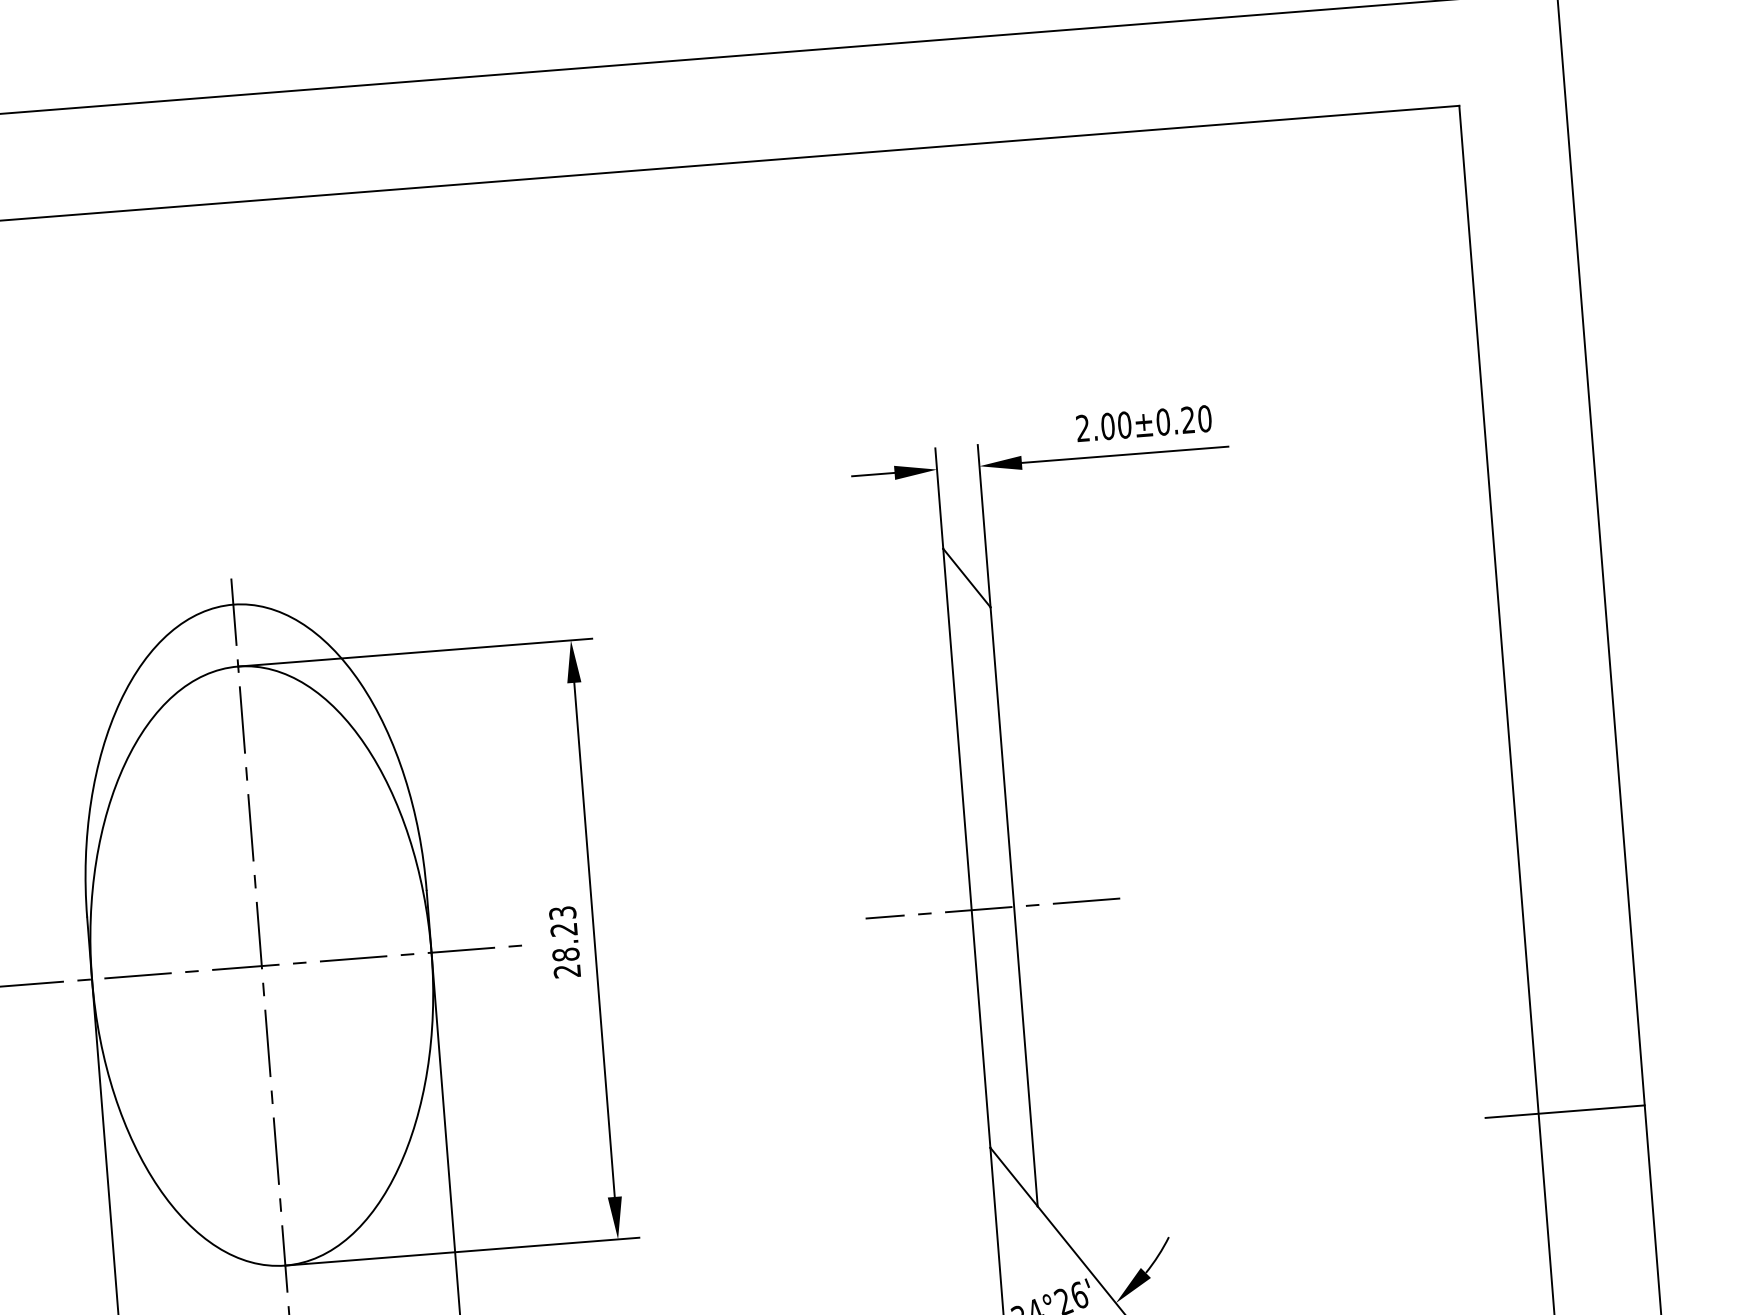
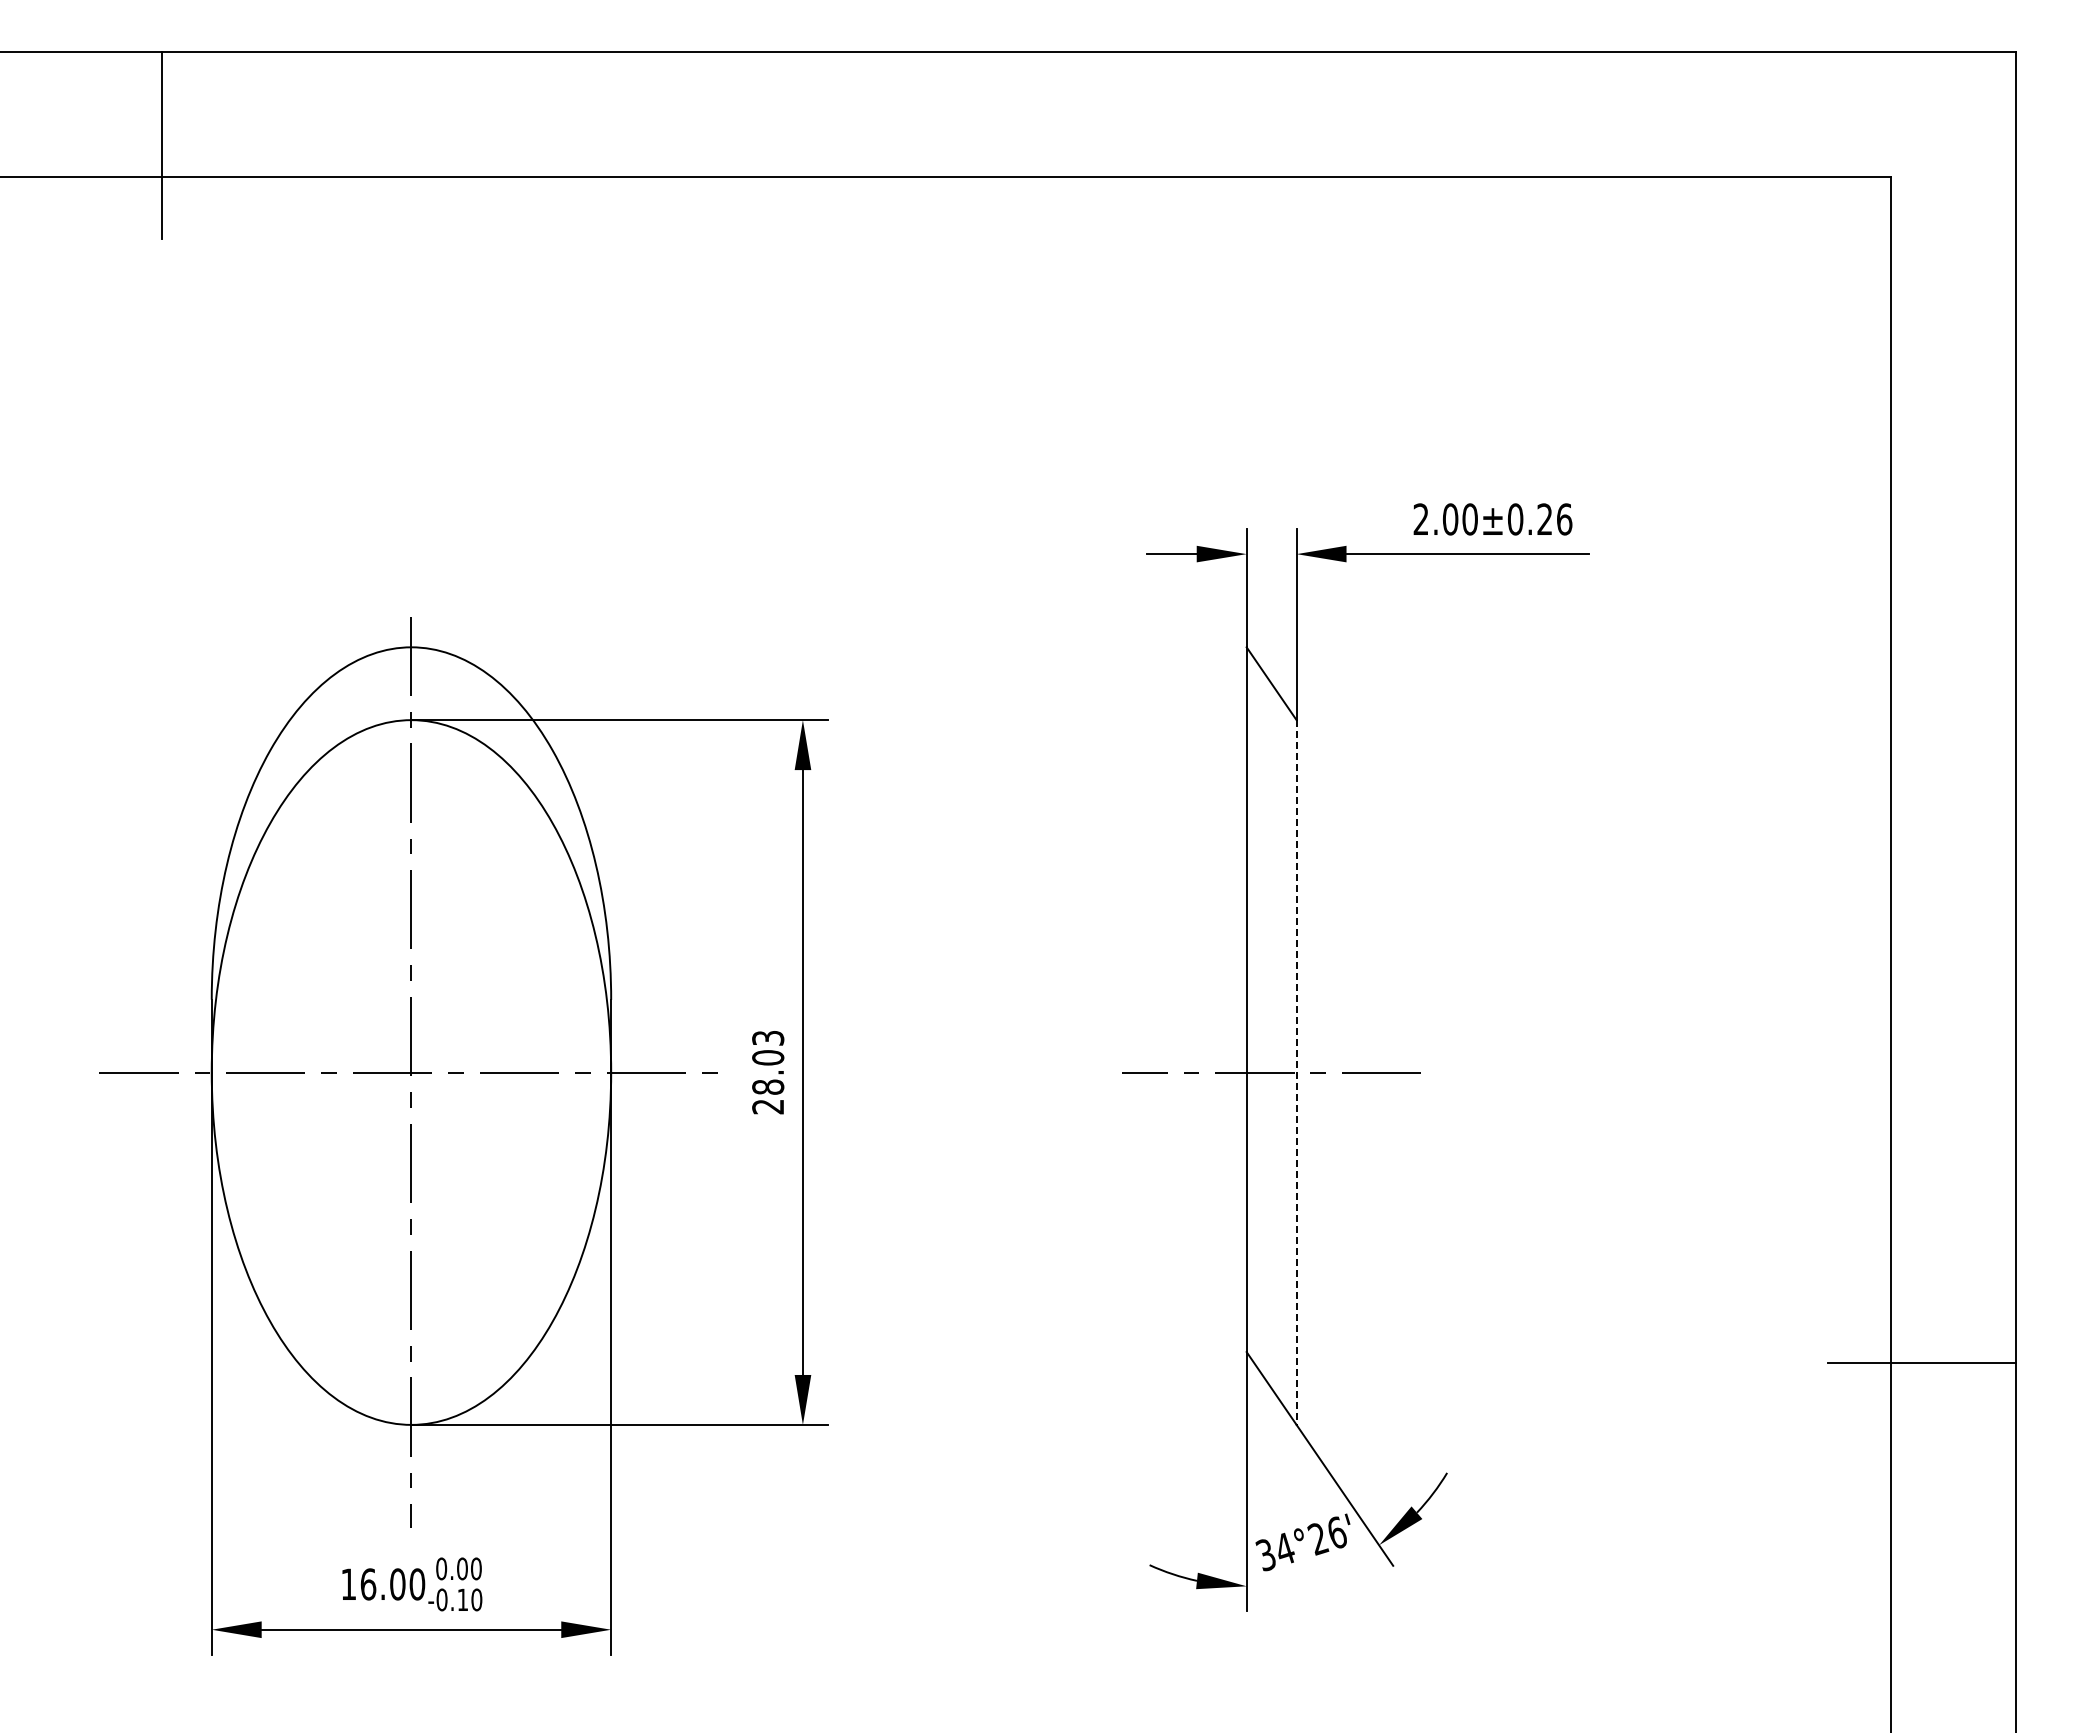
text: (1204, 418) -> (1564, 519), 2.00±0.20 -> 2.00±0.26
line: (1014, 907) -> (1296, 1073), solid -> dashed
text: (564, 929) -> (768, 1057), 28.23 -> 28.03

